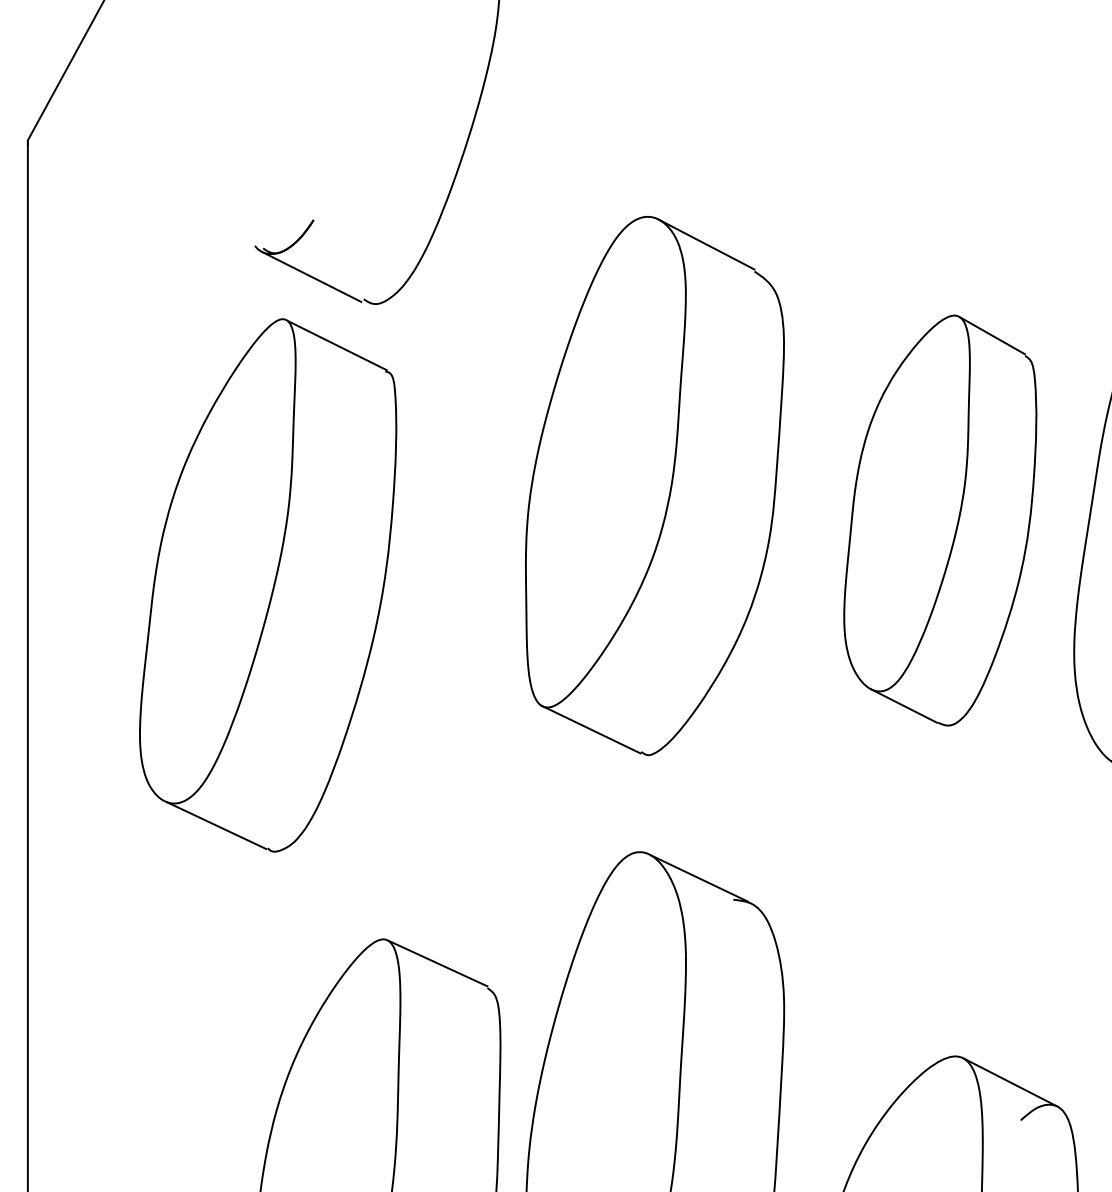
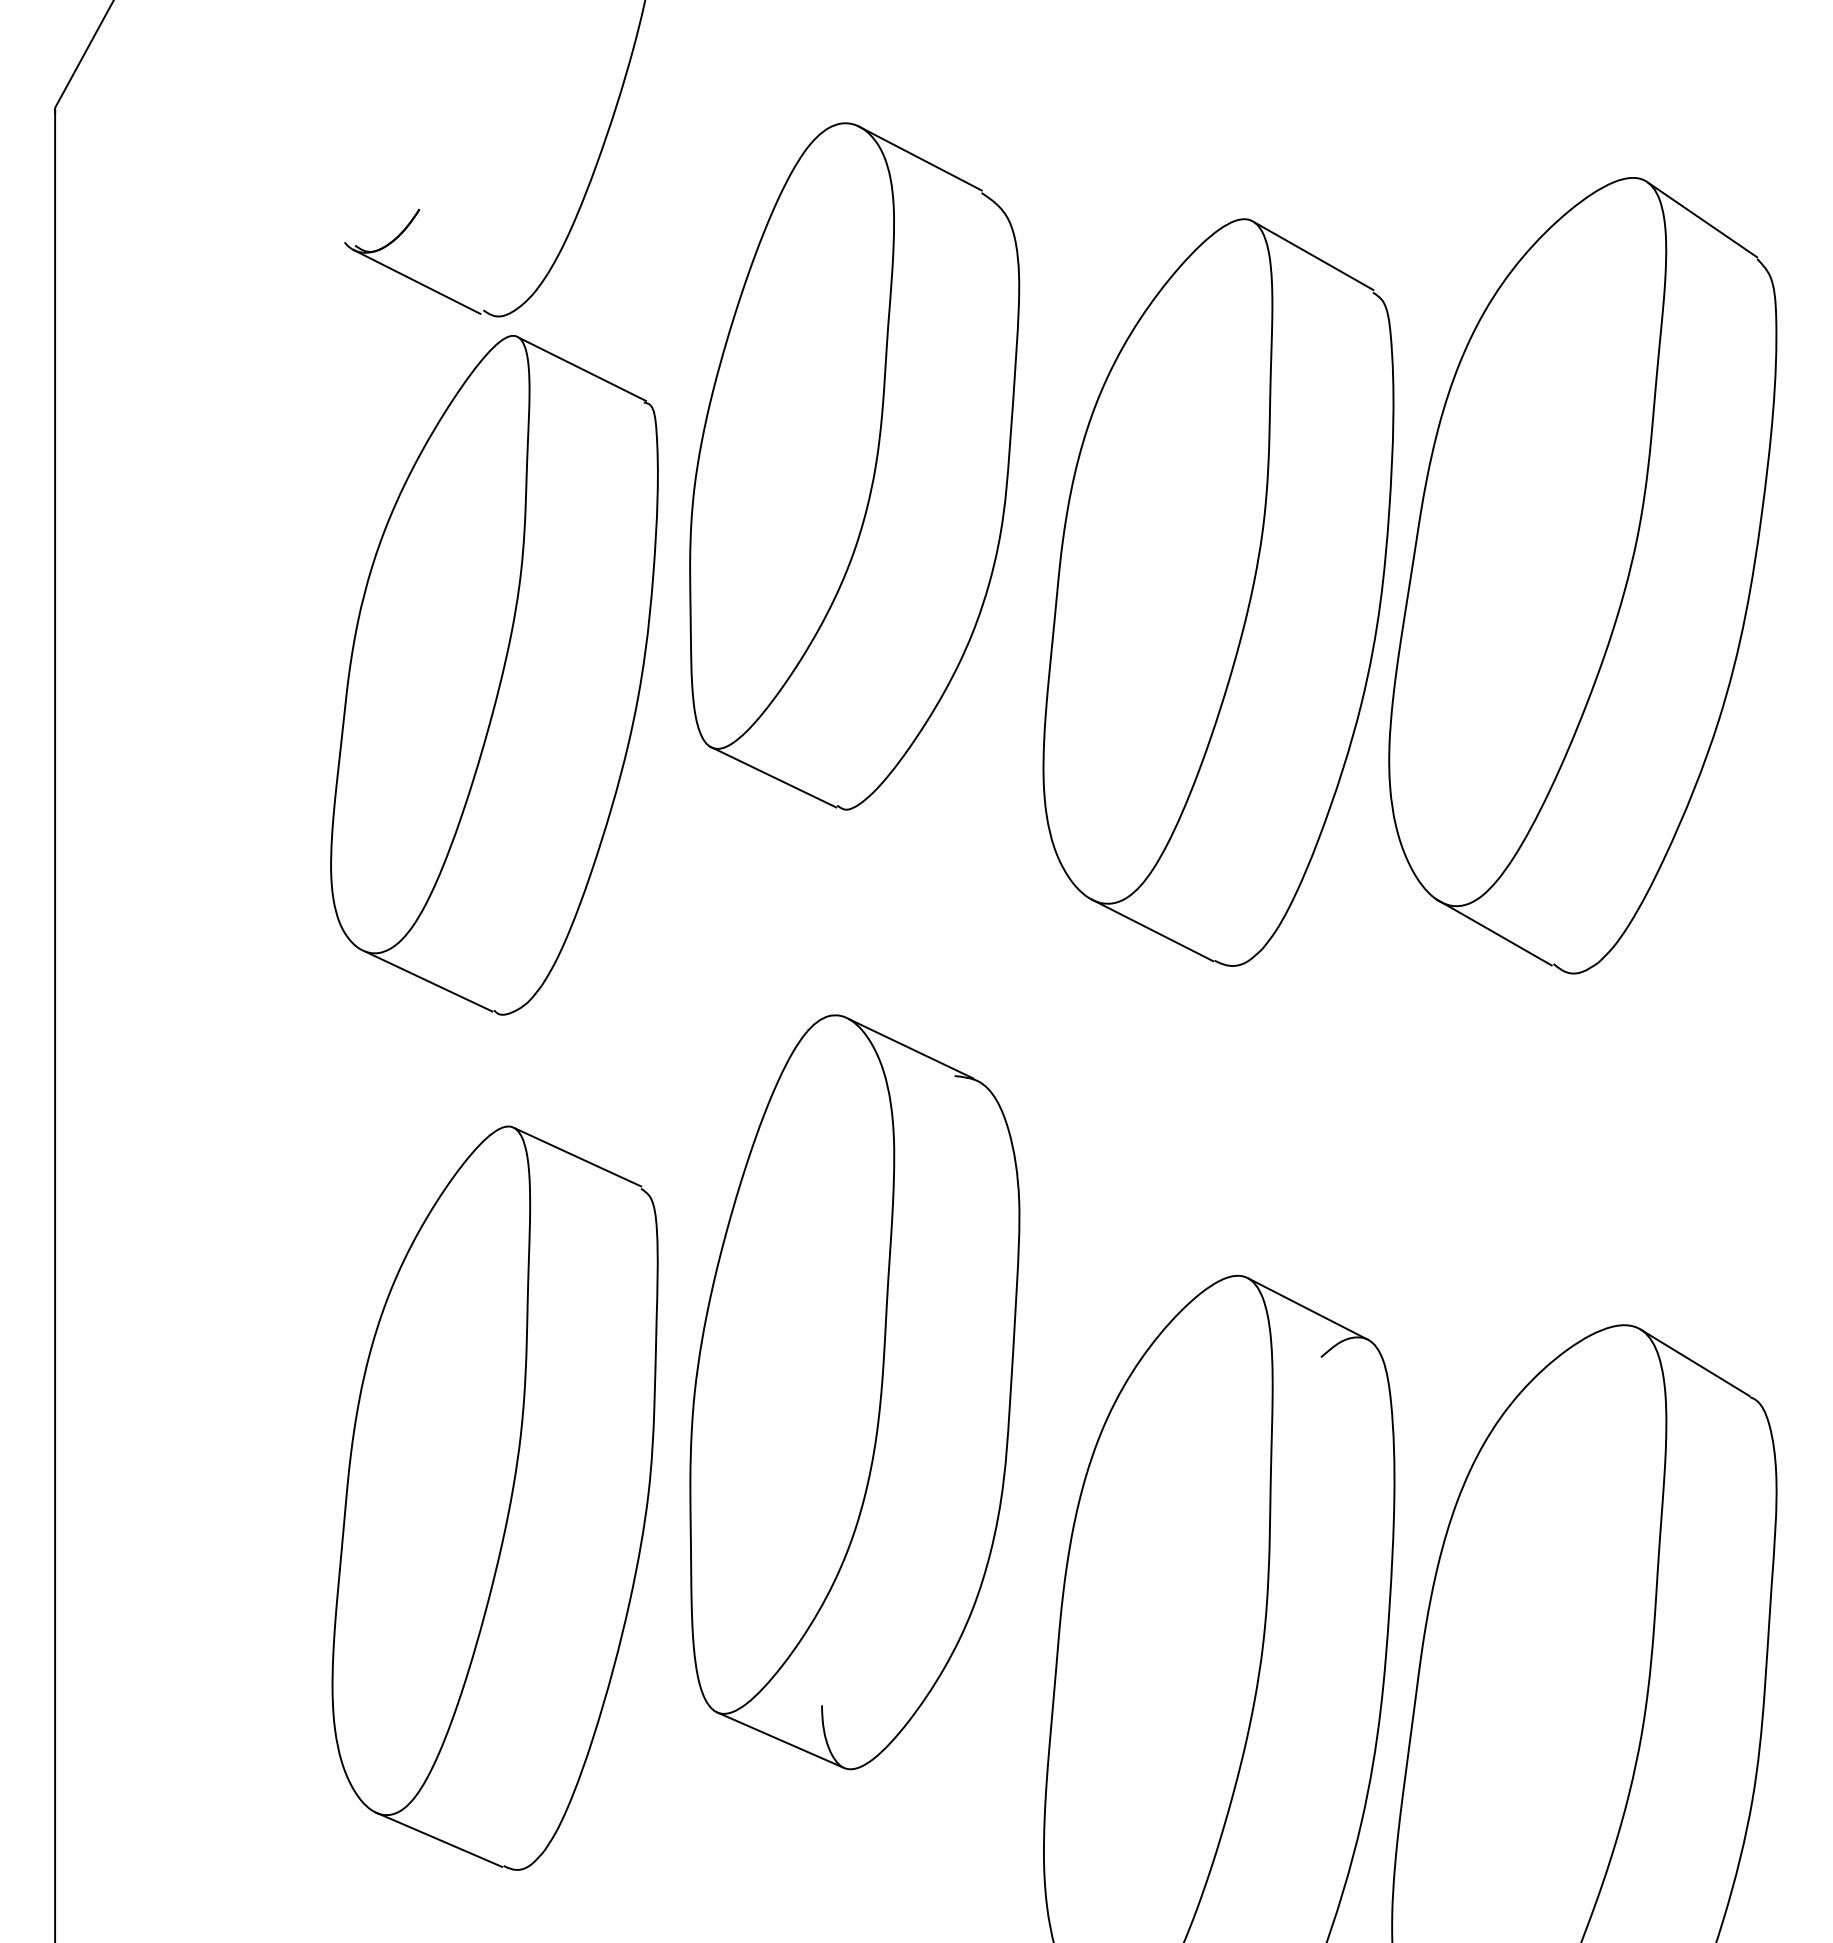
part: (654, 486) -> (854, 466), moved
part: (940, 520) -> (1218, 592), size x1.43
part: (268, 585) -> (494, 675), moved

